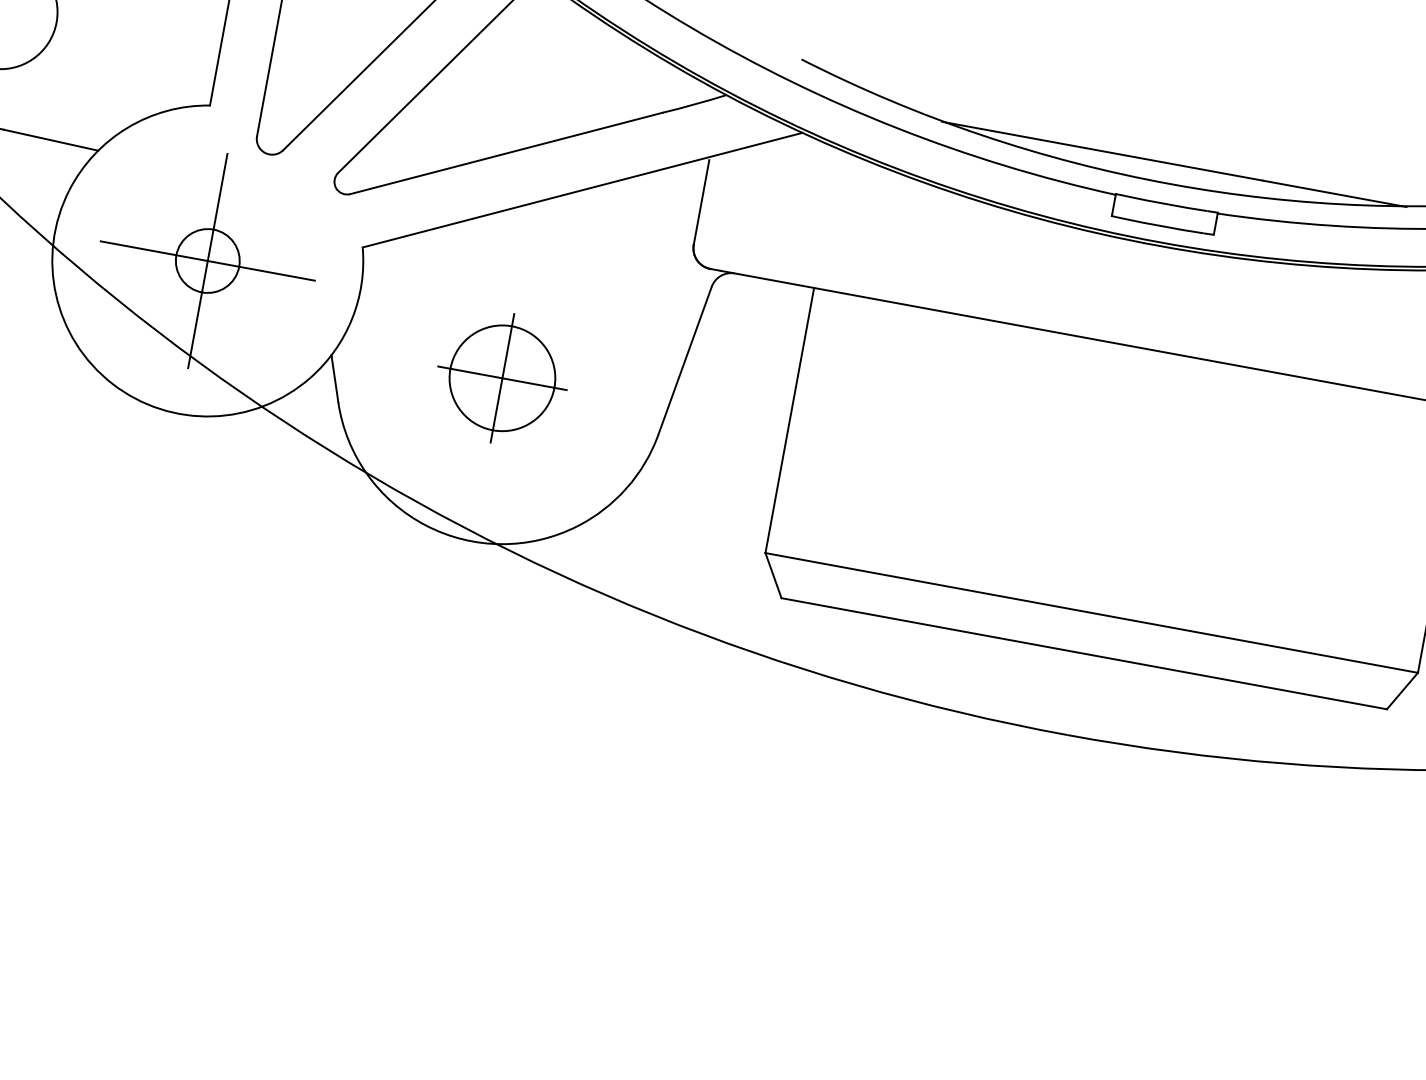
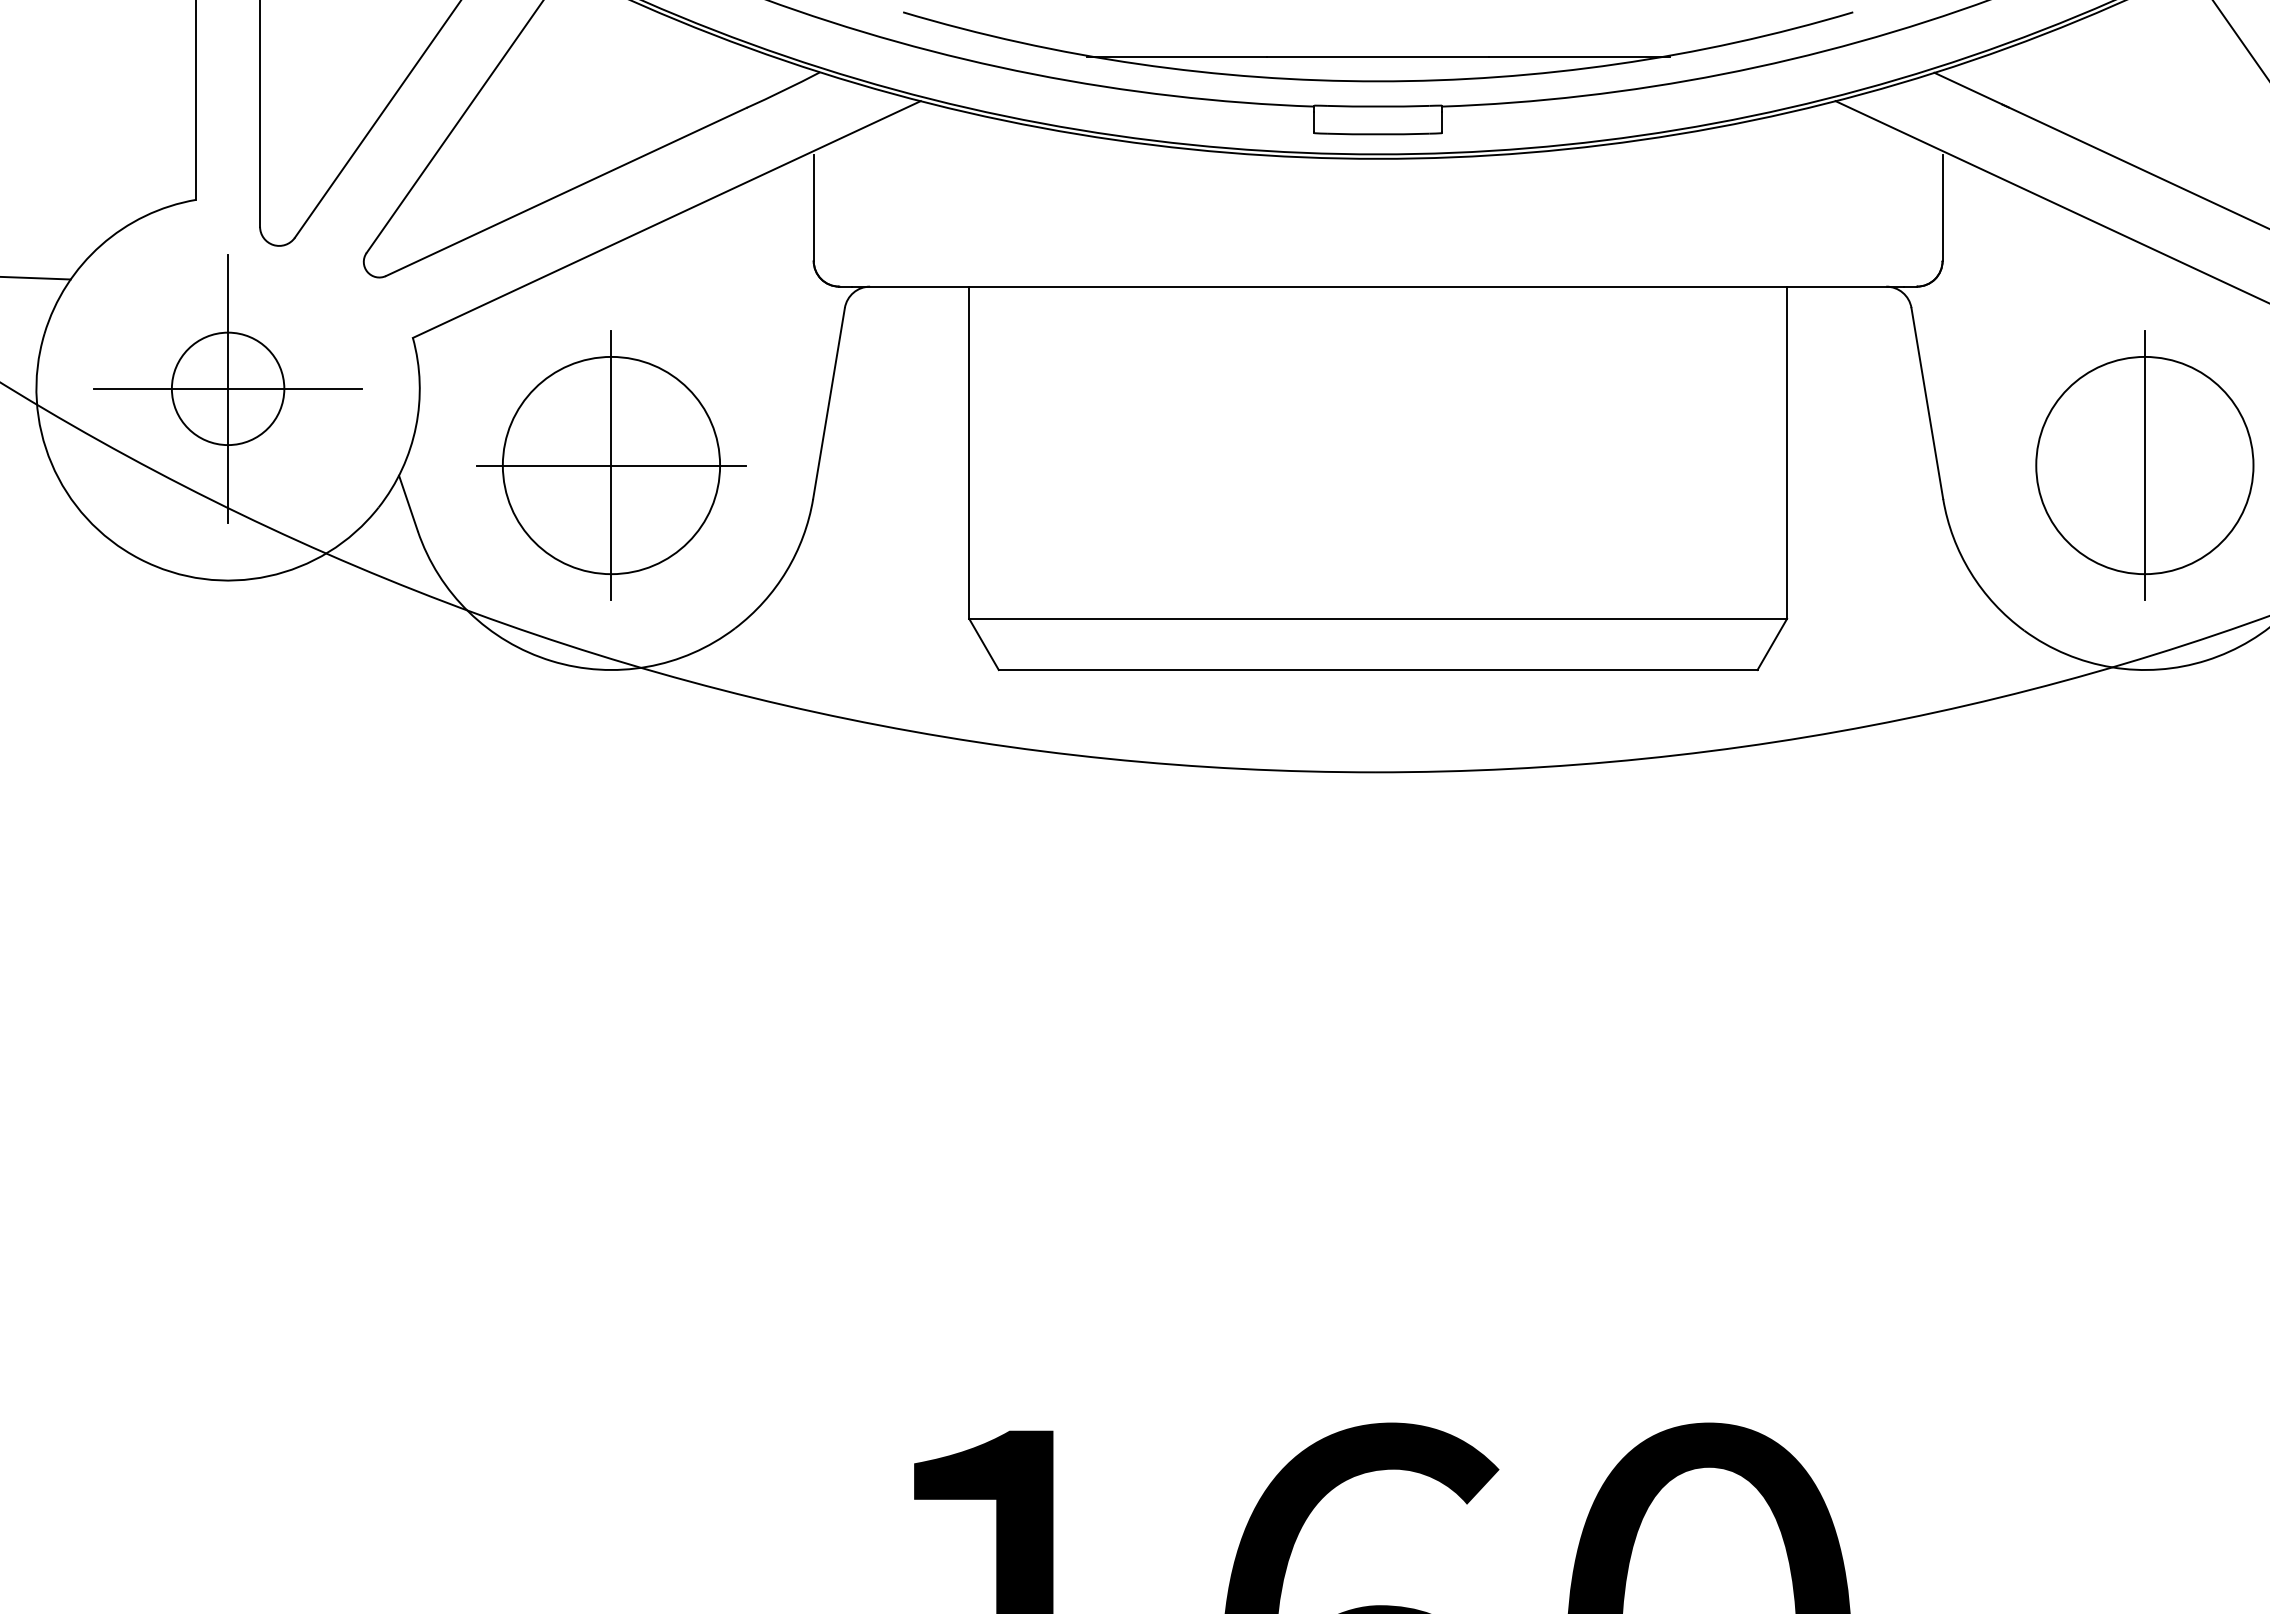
circle: (207, 260) -> (227, 388), size x1.43
part: (502, 378) -> (611, 465), size x1.67

